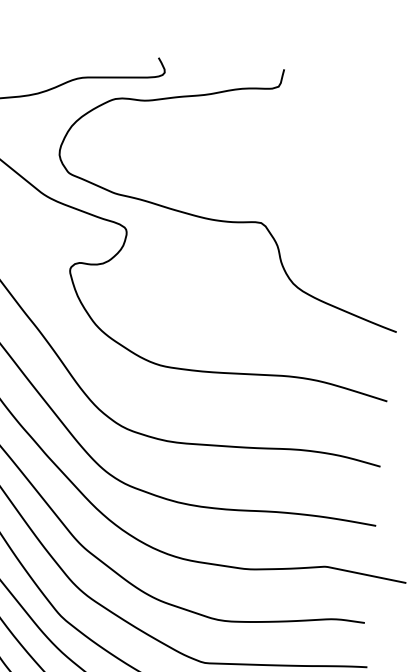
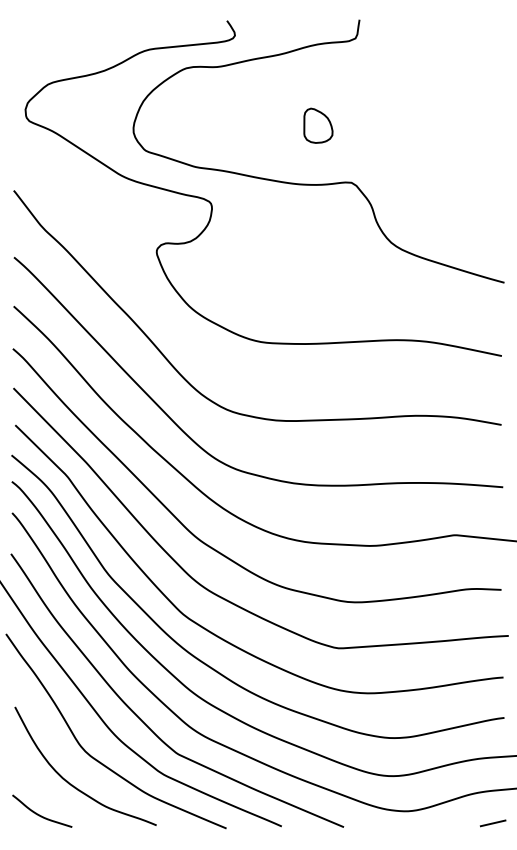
part: (235, 165) -> (318, 125), added

